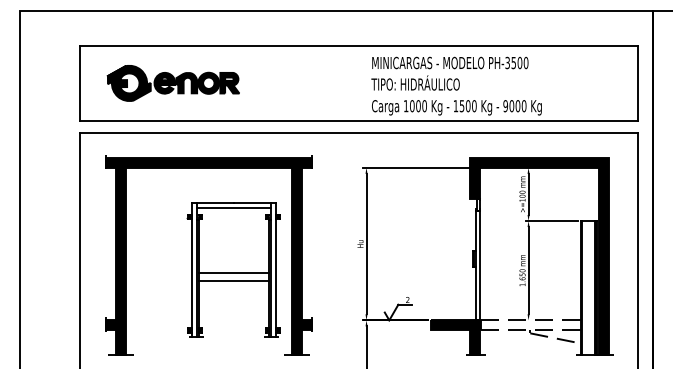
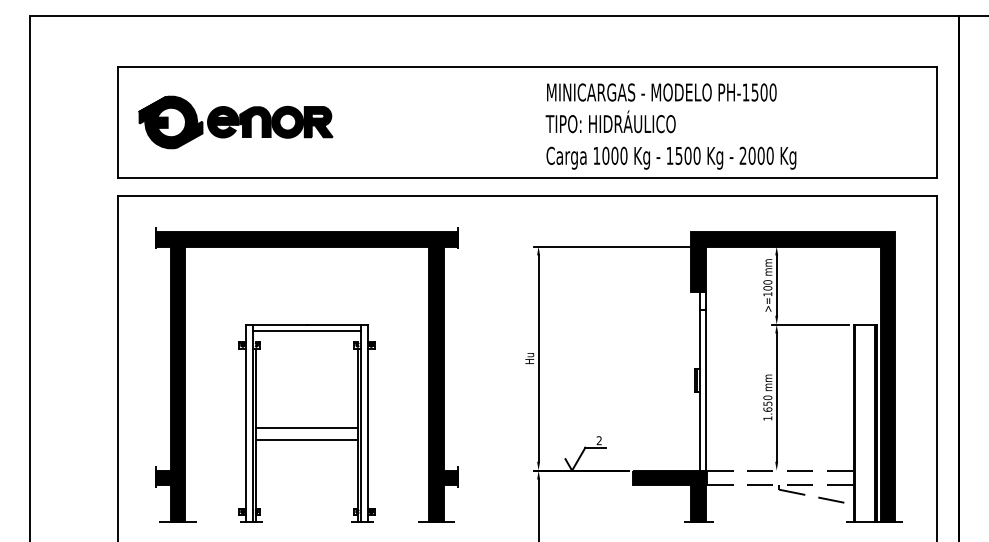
text: (507, 62) -> (745, 91), PH-3500 -> PH-1500
part: (172, 83) -> (234, 122), moved
text: (505, 106) -> (742, 156), 9000 -> 2000
part: (233, 269) -> (306, 422), moved

